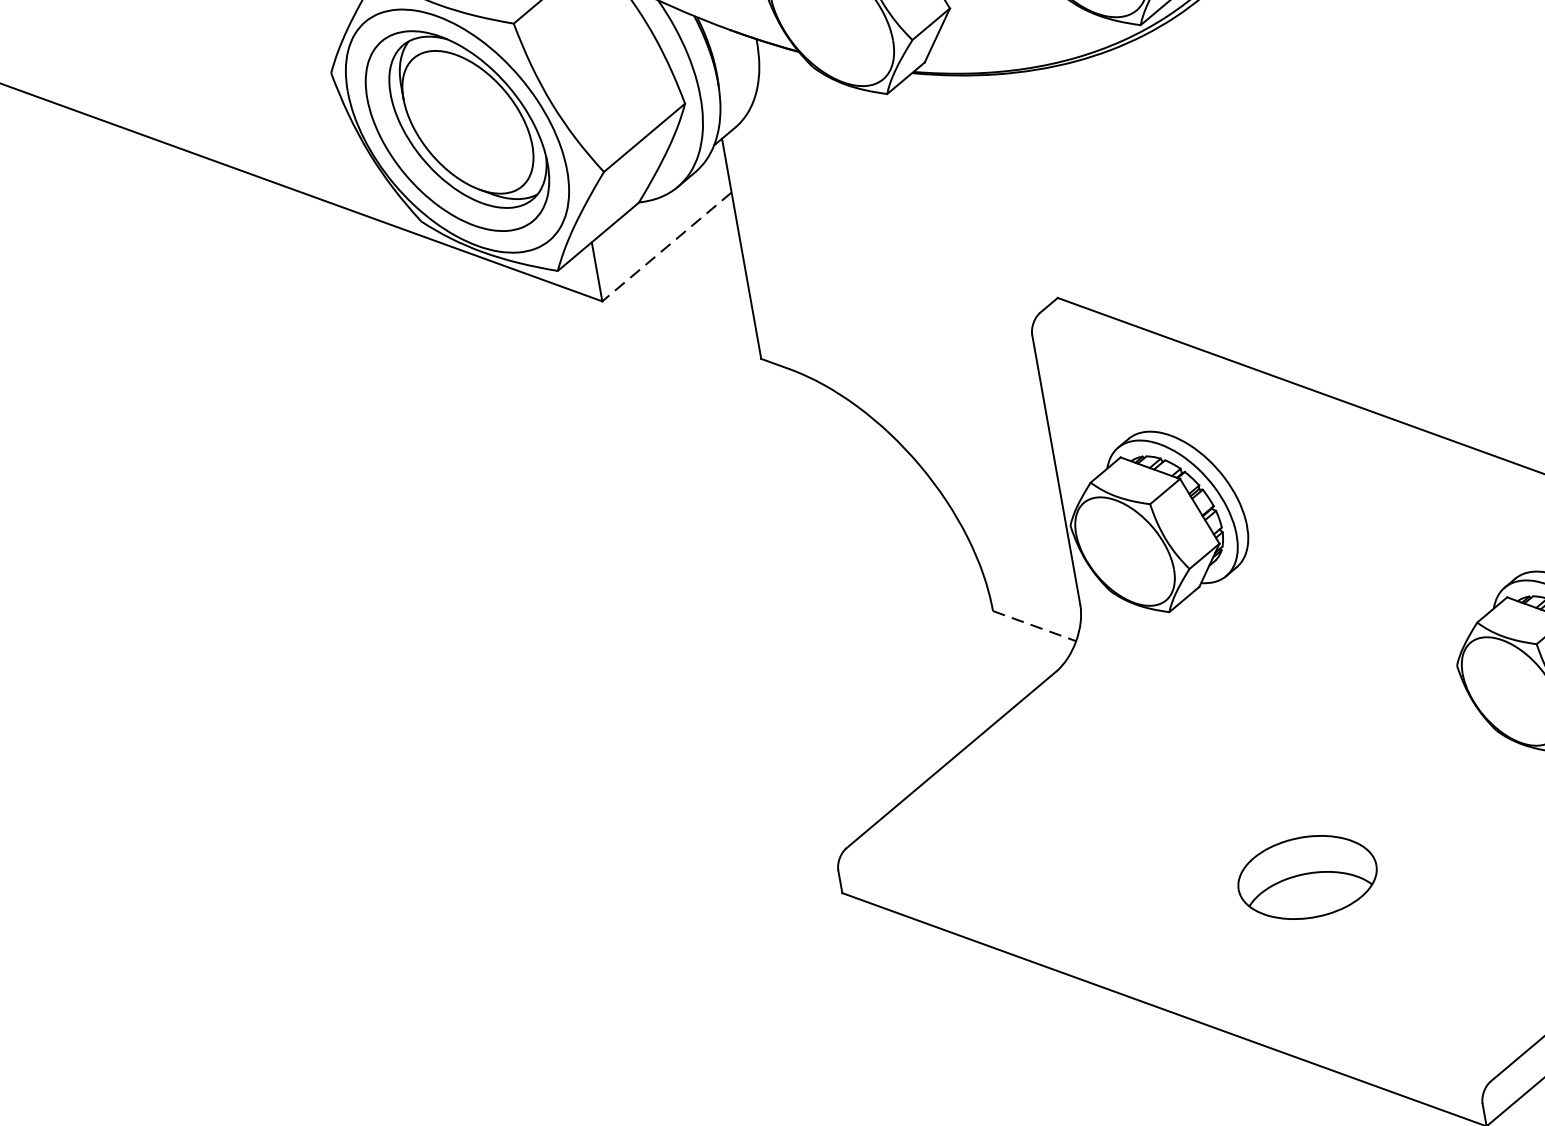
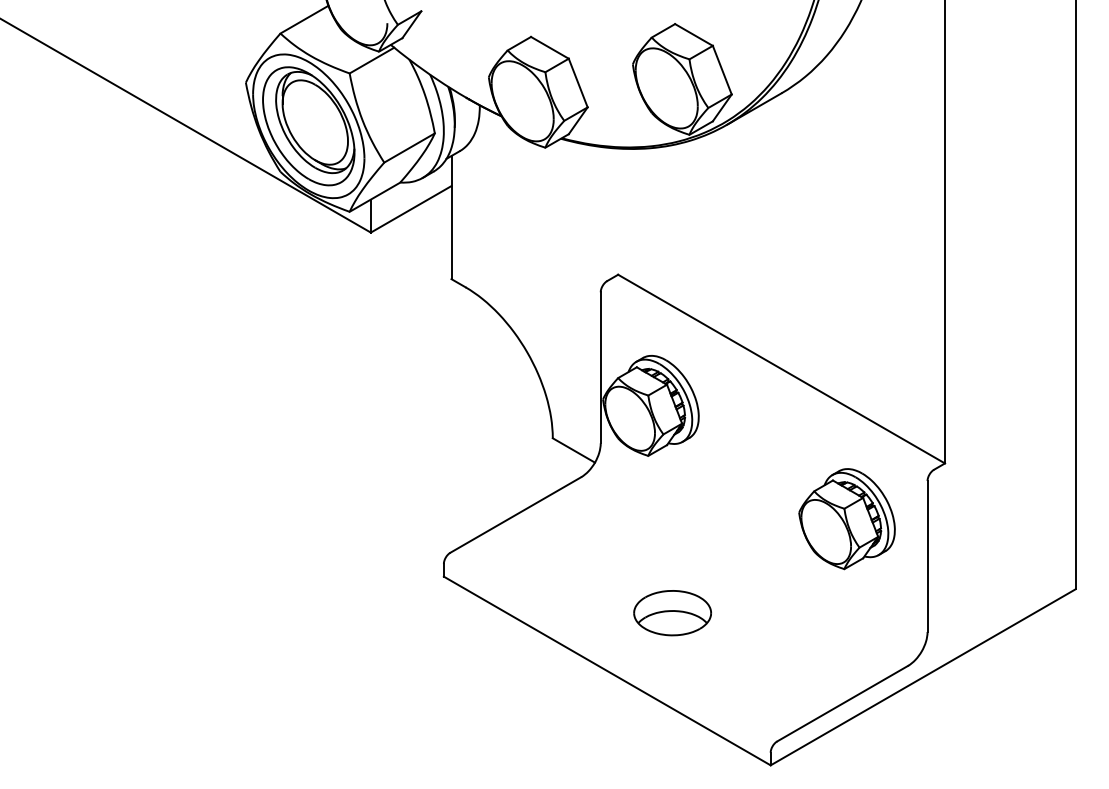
line: (667, 247) -> (411, 209), dashed -> solid
line: (1035, 625) -> (574, 450), dashed -> solid
part: (1307, 878) -> (672, 613), moved

